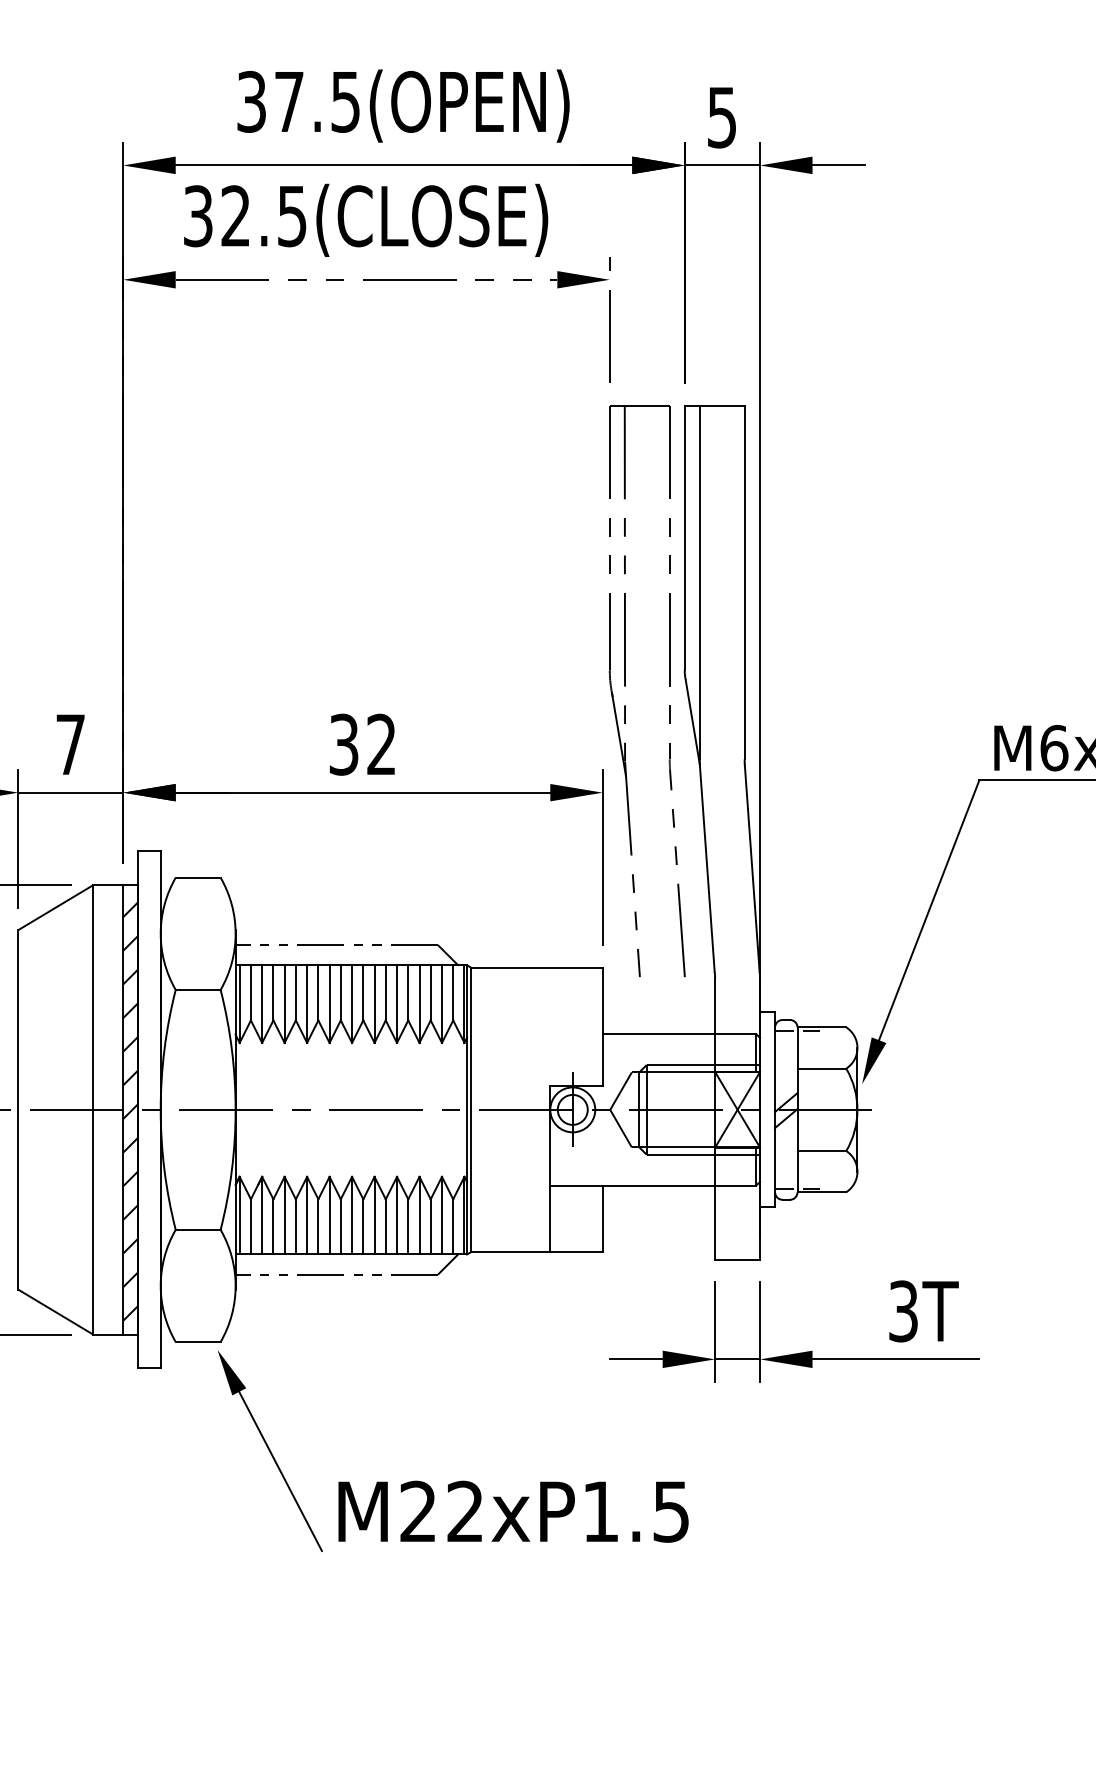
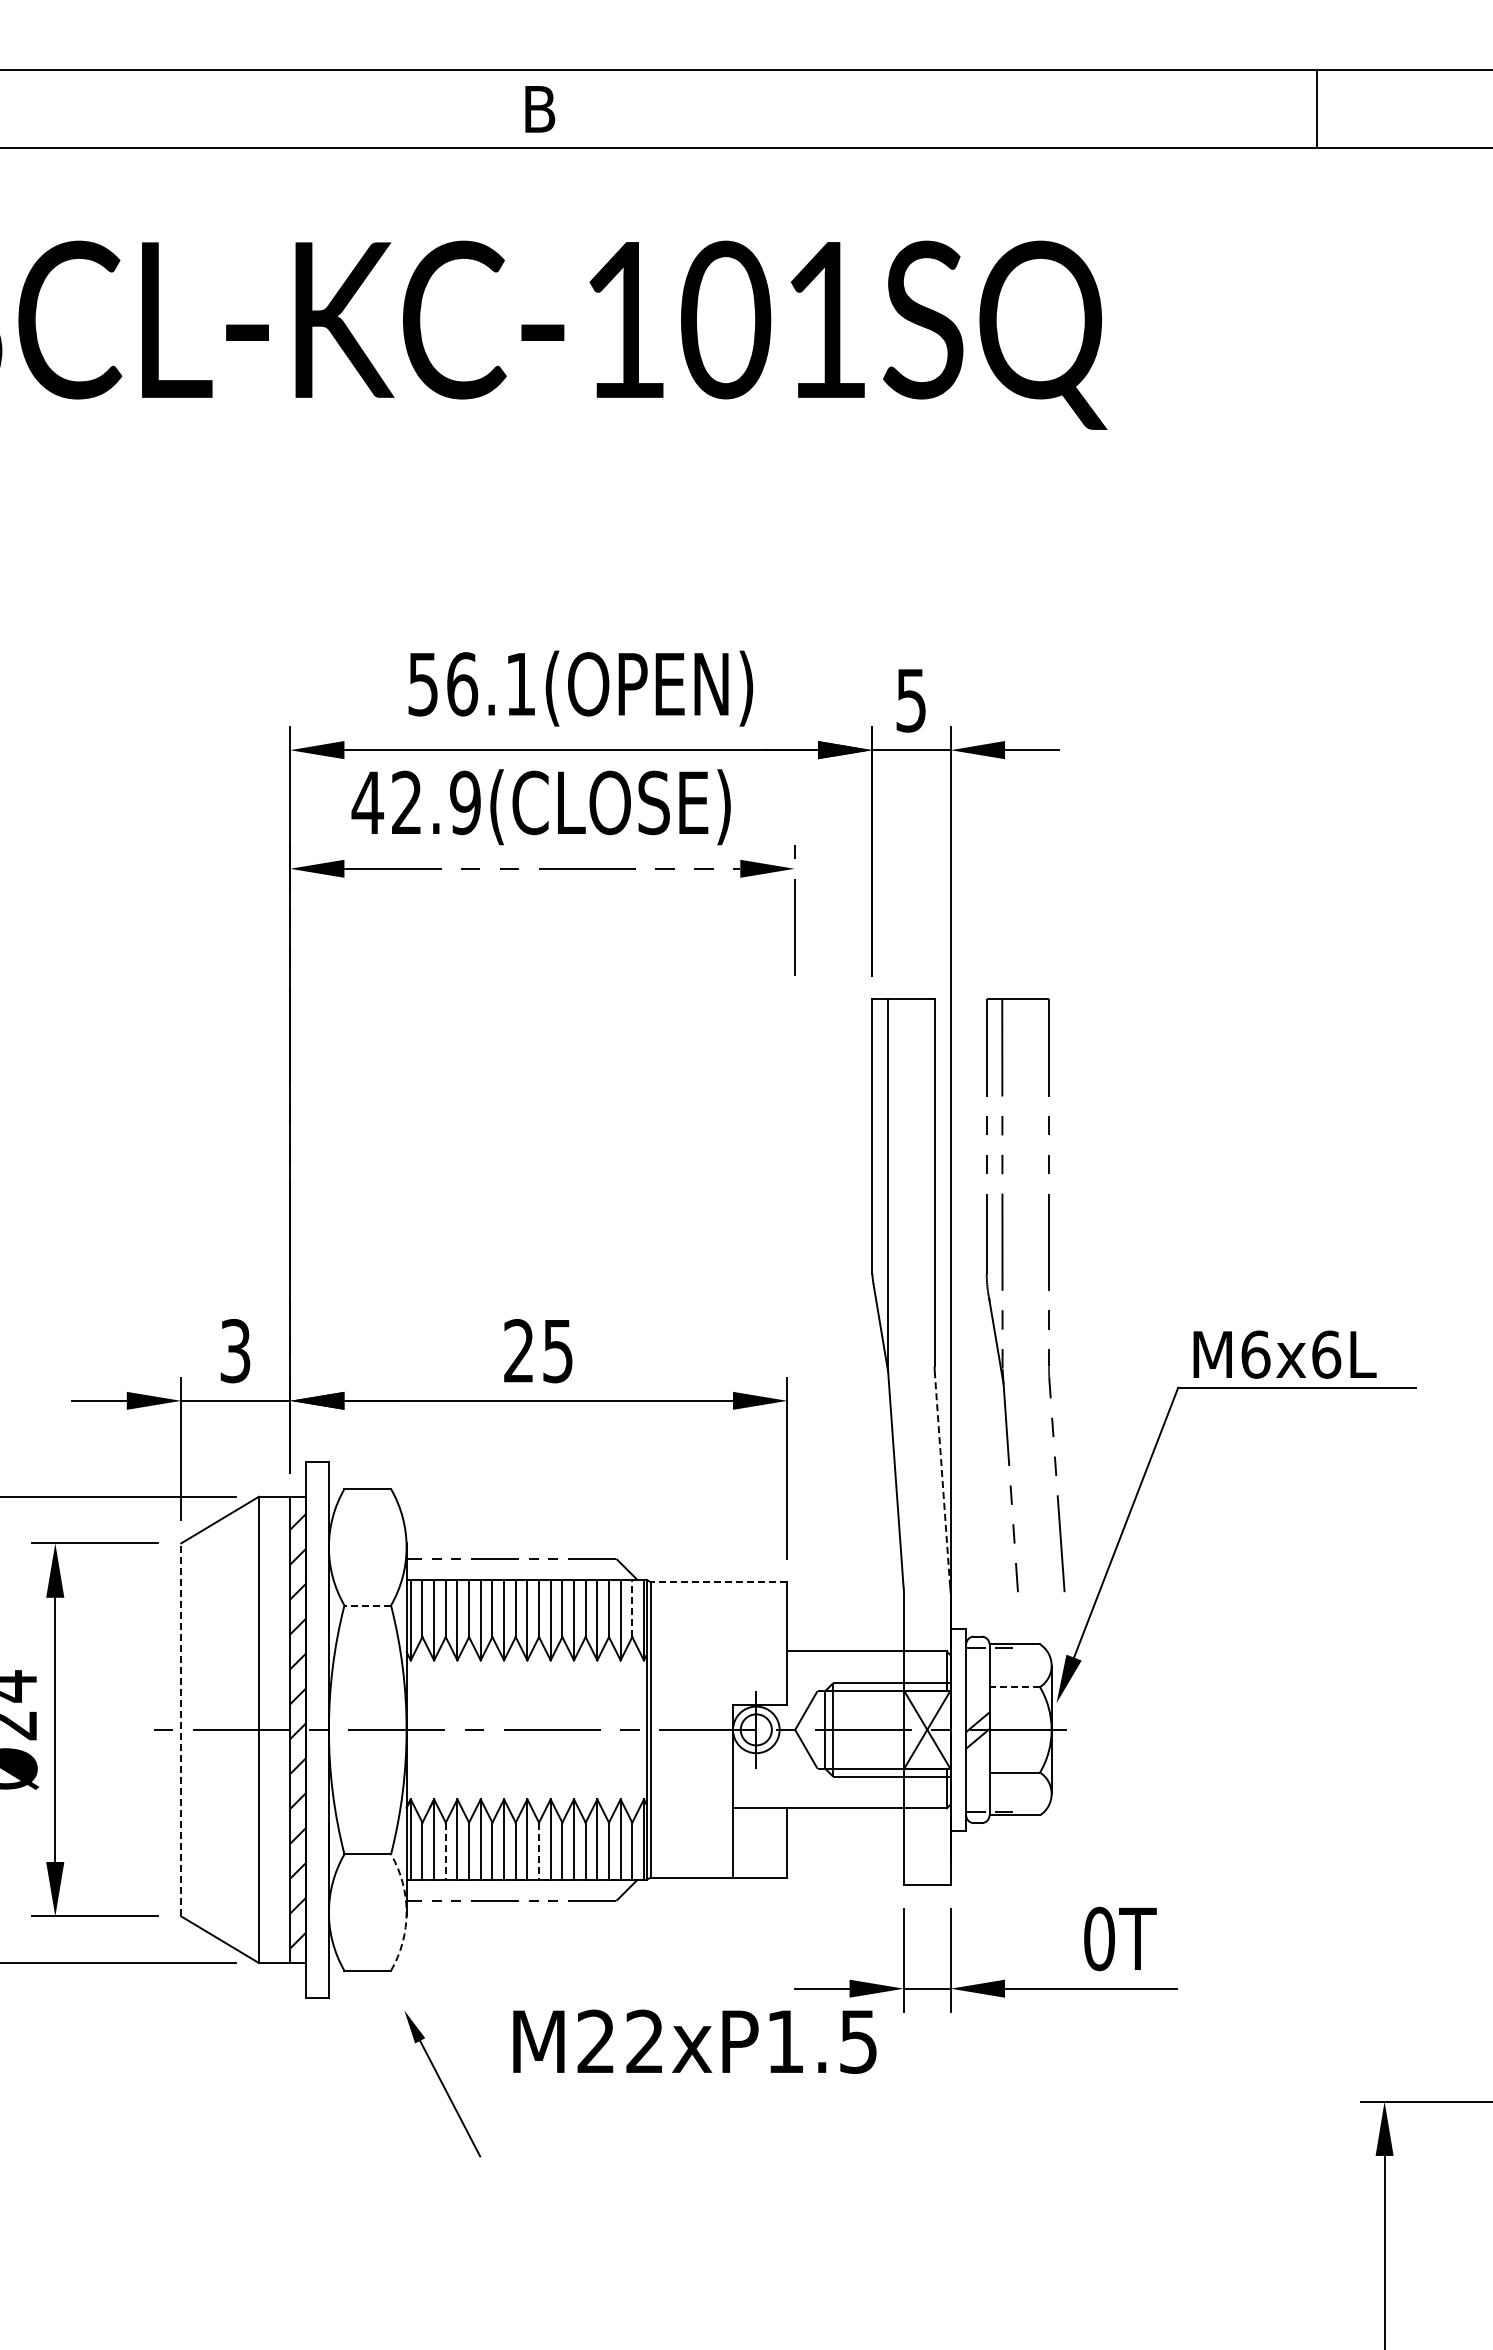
text: (298, 102) -> (471, 684), 37.5(OPEN) -> 56.1(OPEN)
text: (244, 215) -> (415, 802), 32.5(CLOSE) -> 42.9(CLOSE)
part: (625, 686) -> (1003, 1290), moved
text: (70, 745) -> (235, 1351), 7 -> 3
text: (362, 745) -> (538, 1351), 32 -> 25
line: (752, 868) -> (942, 1479), solid -> dashed
line: (536, 967) -> (718, 1582), solid -> dashed
line: (197, 989) -> (367, 1605), solid -> dashed
line: (453, 992) -> (632, 1608), solid -> dashed
line: (821, 1069) -> (1014, 1687), solid -> dashed
line: (18, 1109) -> (181, 1729), solid -> dashed
line: (273, 1227) -> (445, 1851), solid -> dashed
line: (363, 1227) -> (539, 1851), solid -> dashed
arc: (235, 1285) -> (406, 1912), solid -> dashed
text: (903, 1310) -> (1099, 1938), 3T -> 0T
part: (270, 1450) -> (442, 2083), size x0.7
text: (513, 1511) -> (694, 2041), moved

